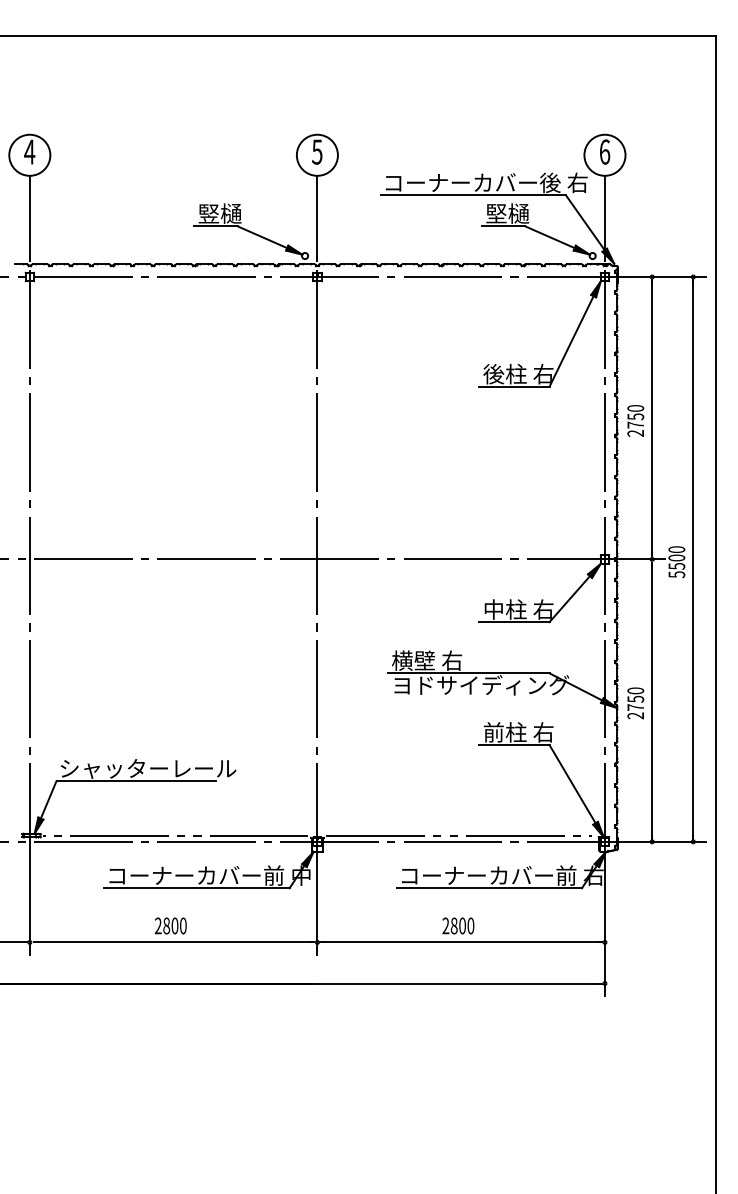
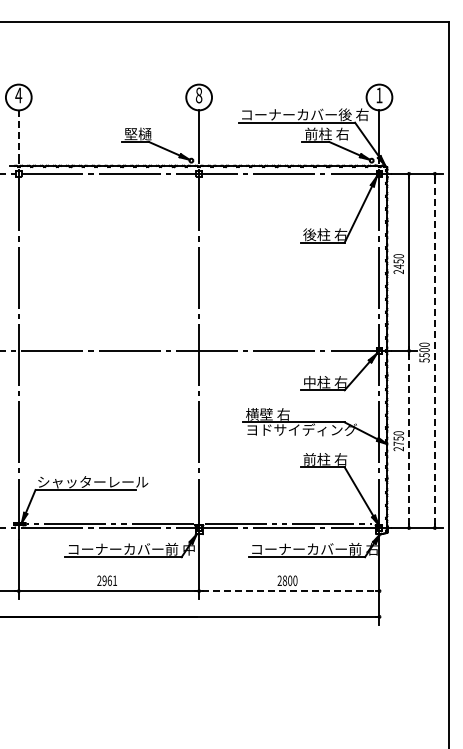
text: (316, 152) -> (198, 95), 5 -> 8
text: (605, 152) -> (379, 95), 6 -> 1
text: (207, 212) -> (130, 133), 竪樋 -> 堅樋
text: (520, 212) -> (326, 133), 堅樋 -> 前柱 右
line: (29, 215) -> (18, 135), solid -> dashed
text: (635, 424) -> (398, 266), 2750 -> 2450
line: (692, 558) -> (434, 350), solid -> dashed
line: (652, 700) -> (409, 439), solid -> dashed
text: (174, 925) -> (109, 580), 2800 -> 2961
line: (461, 943) -> (289, 591), solid -> dashed

